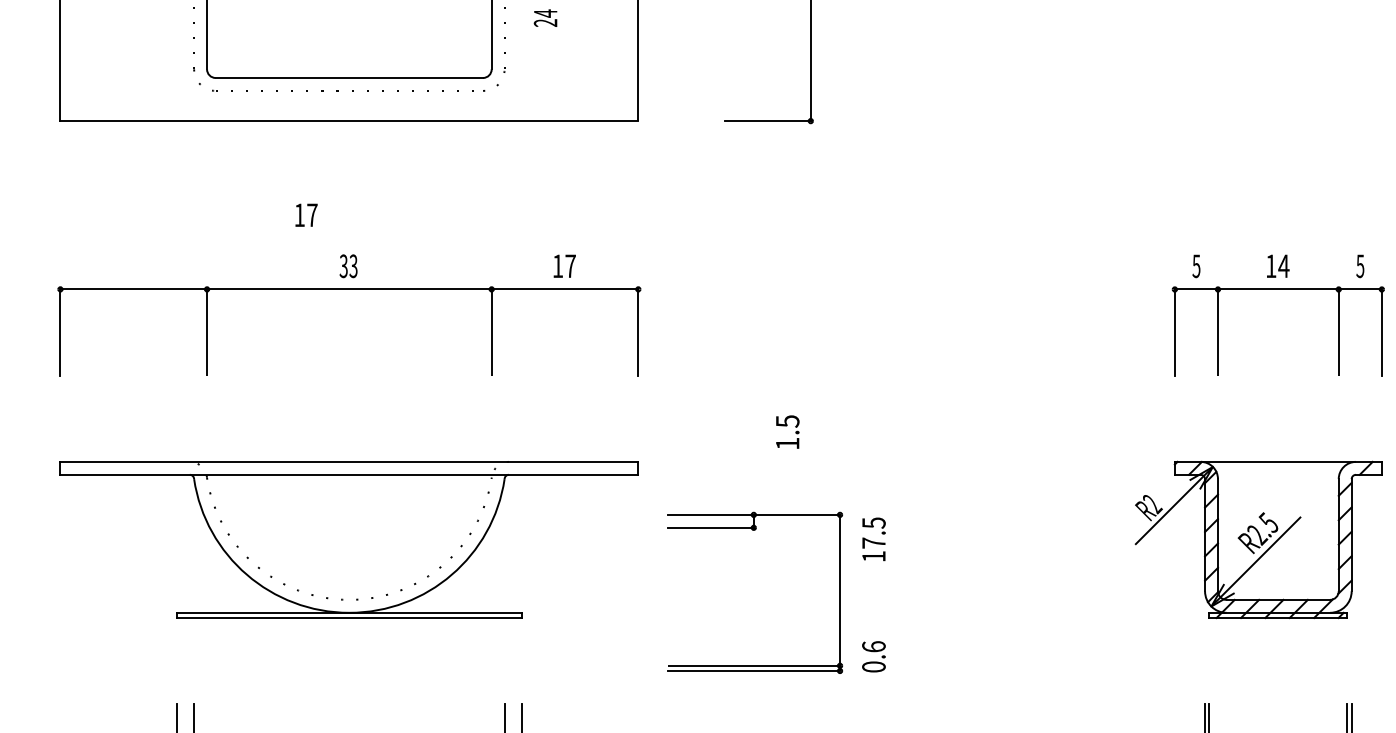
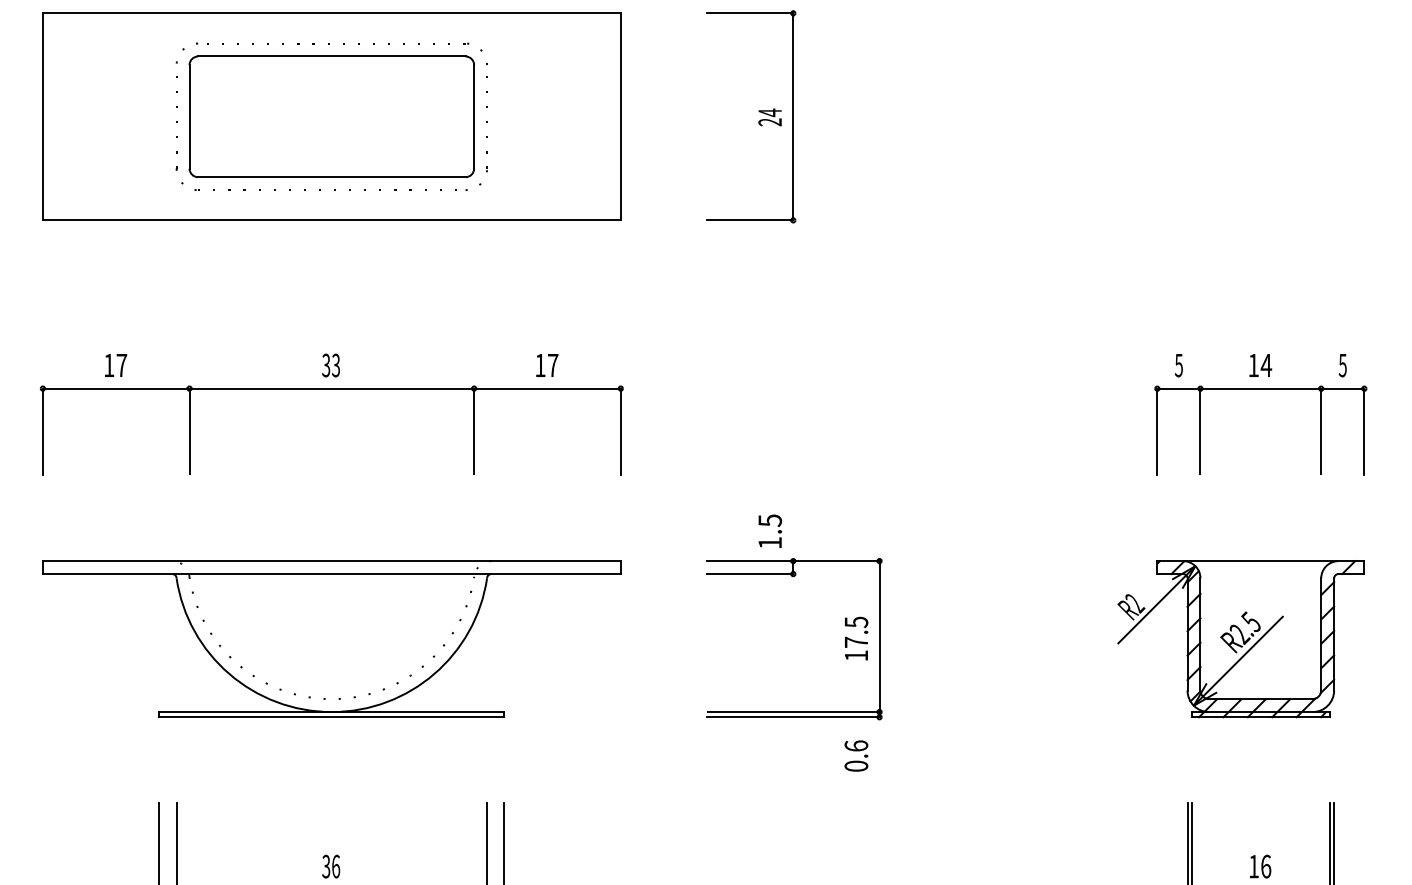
text: (545, 18) -> (769, 117), moved
text: (307, 215) -> (116, 365), moved
part: (754, 531) -> (793, 577), moved

